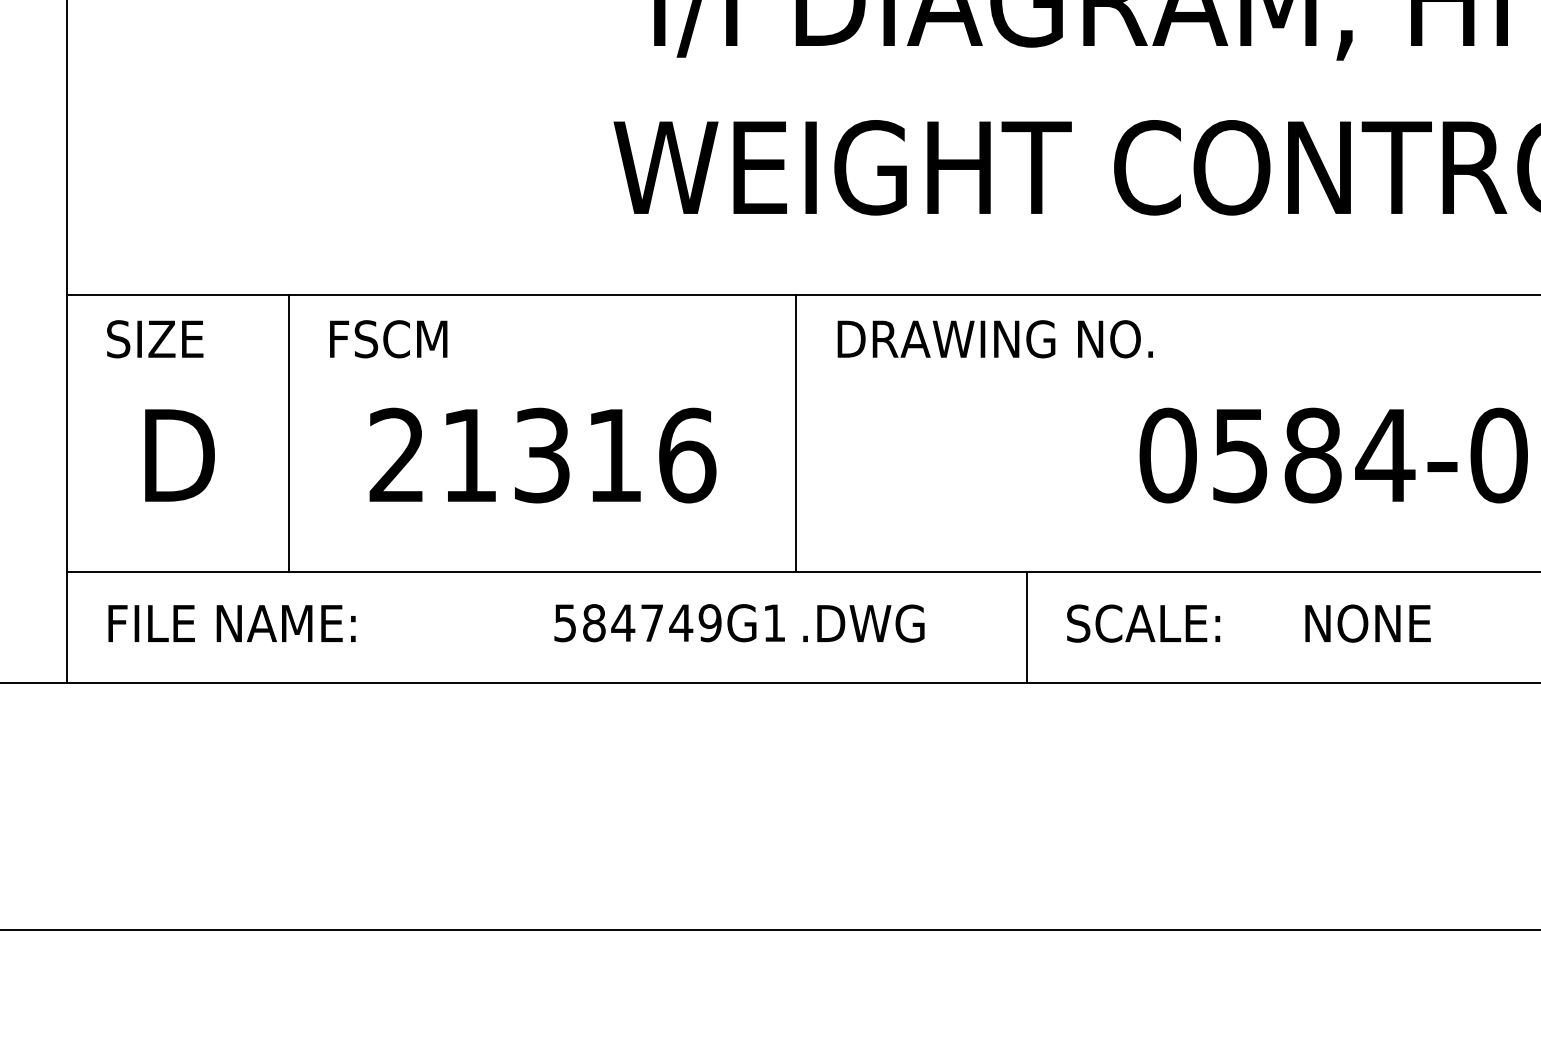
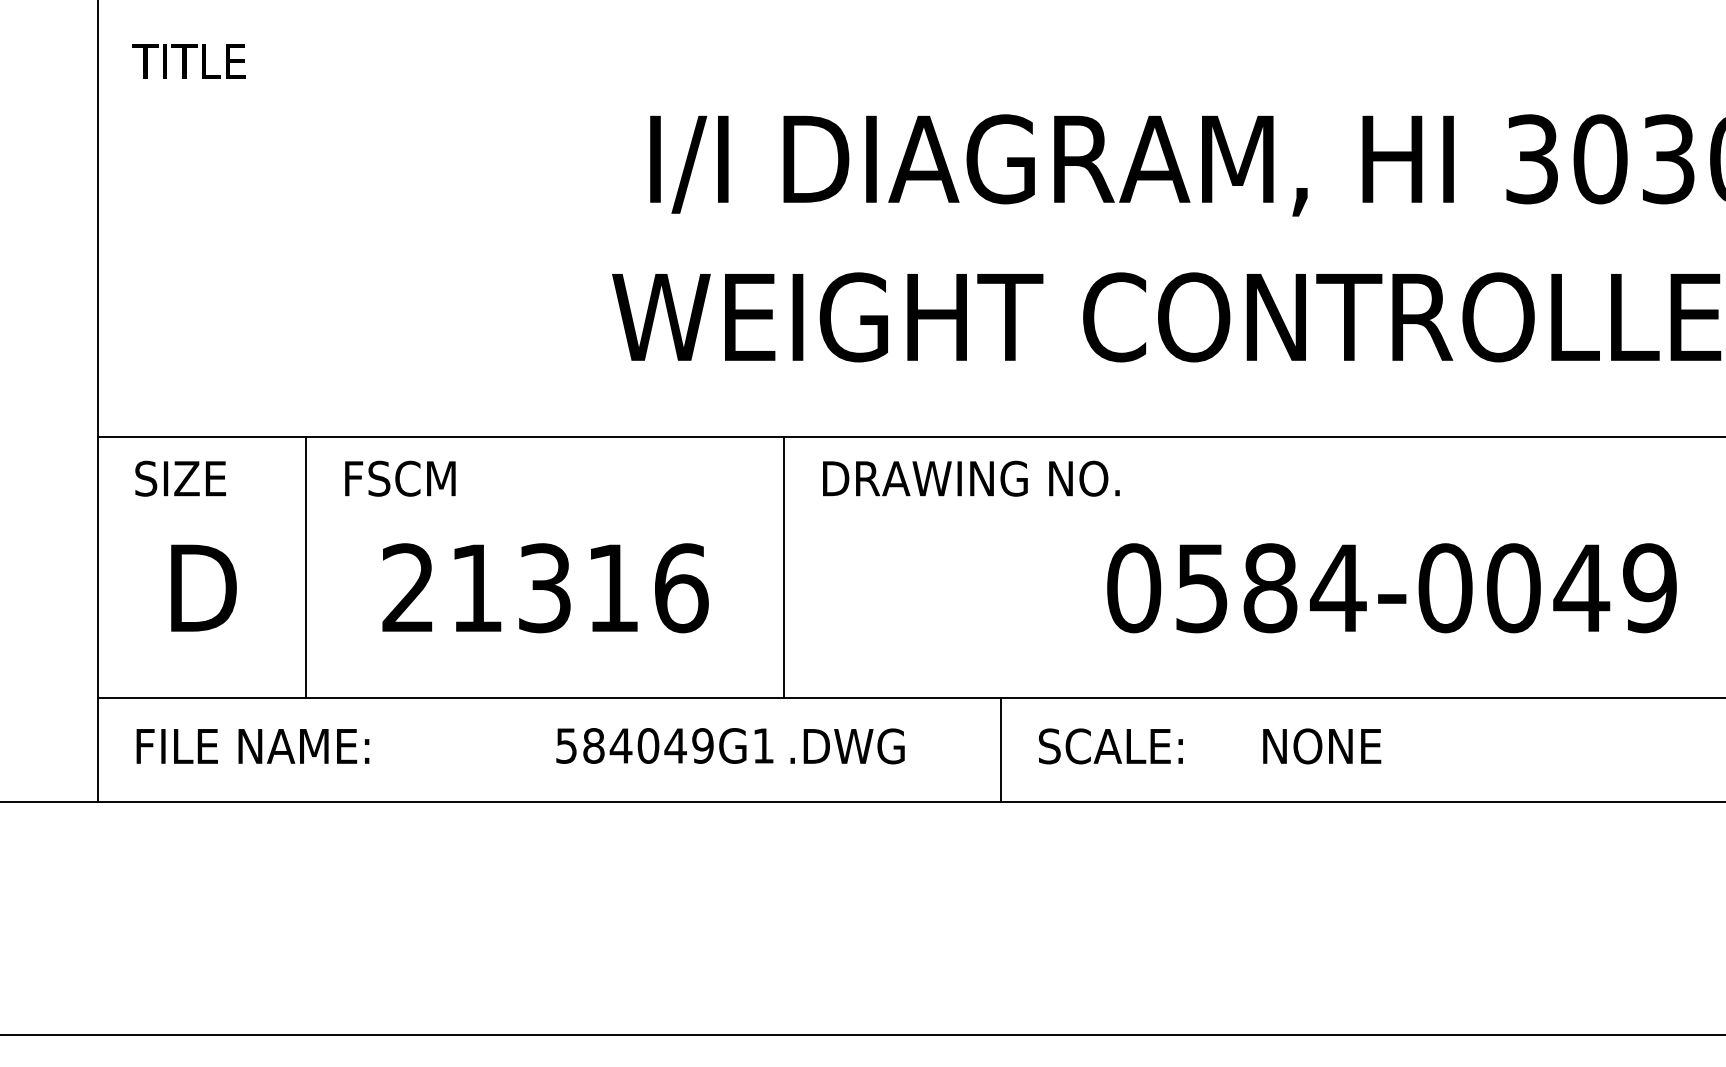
text: (652, 622) -> (648, 745), 584749G1 -> 584049G1

